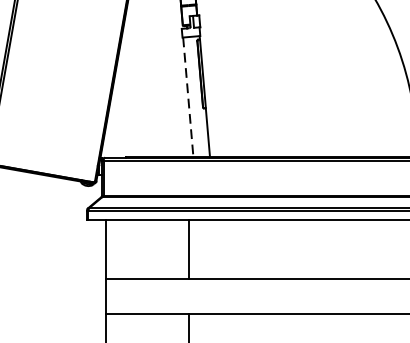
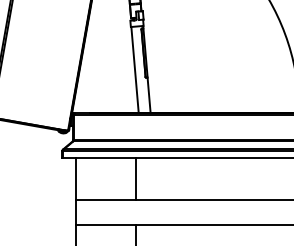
line: (188, 98) -> (135, 70), dashed -> solid

